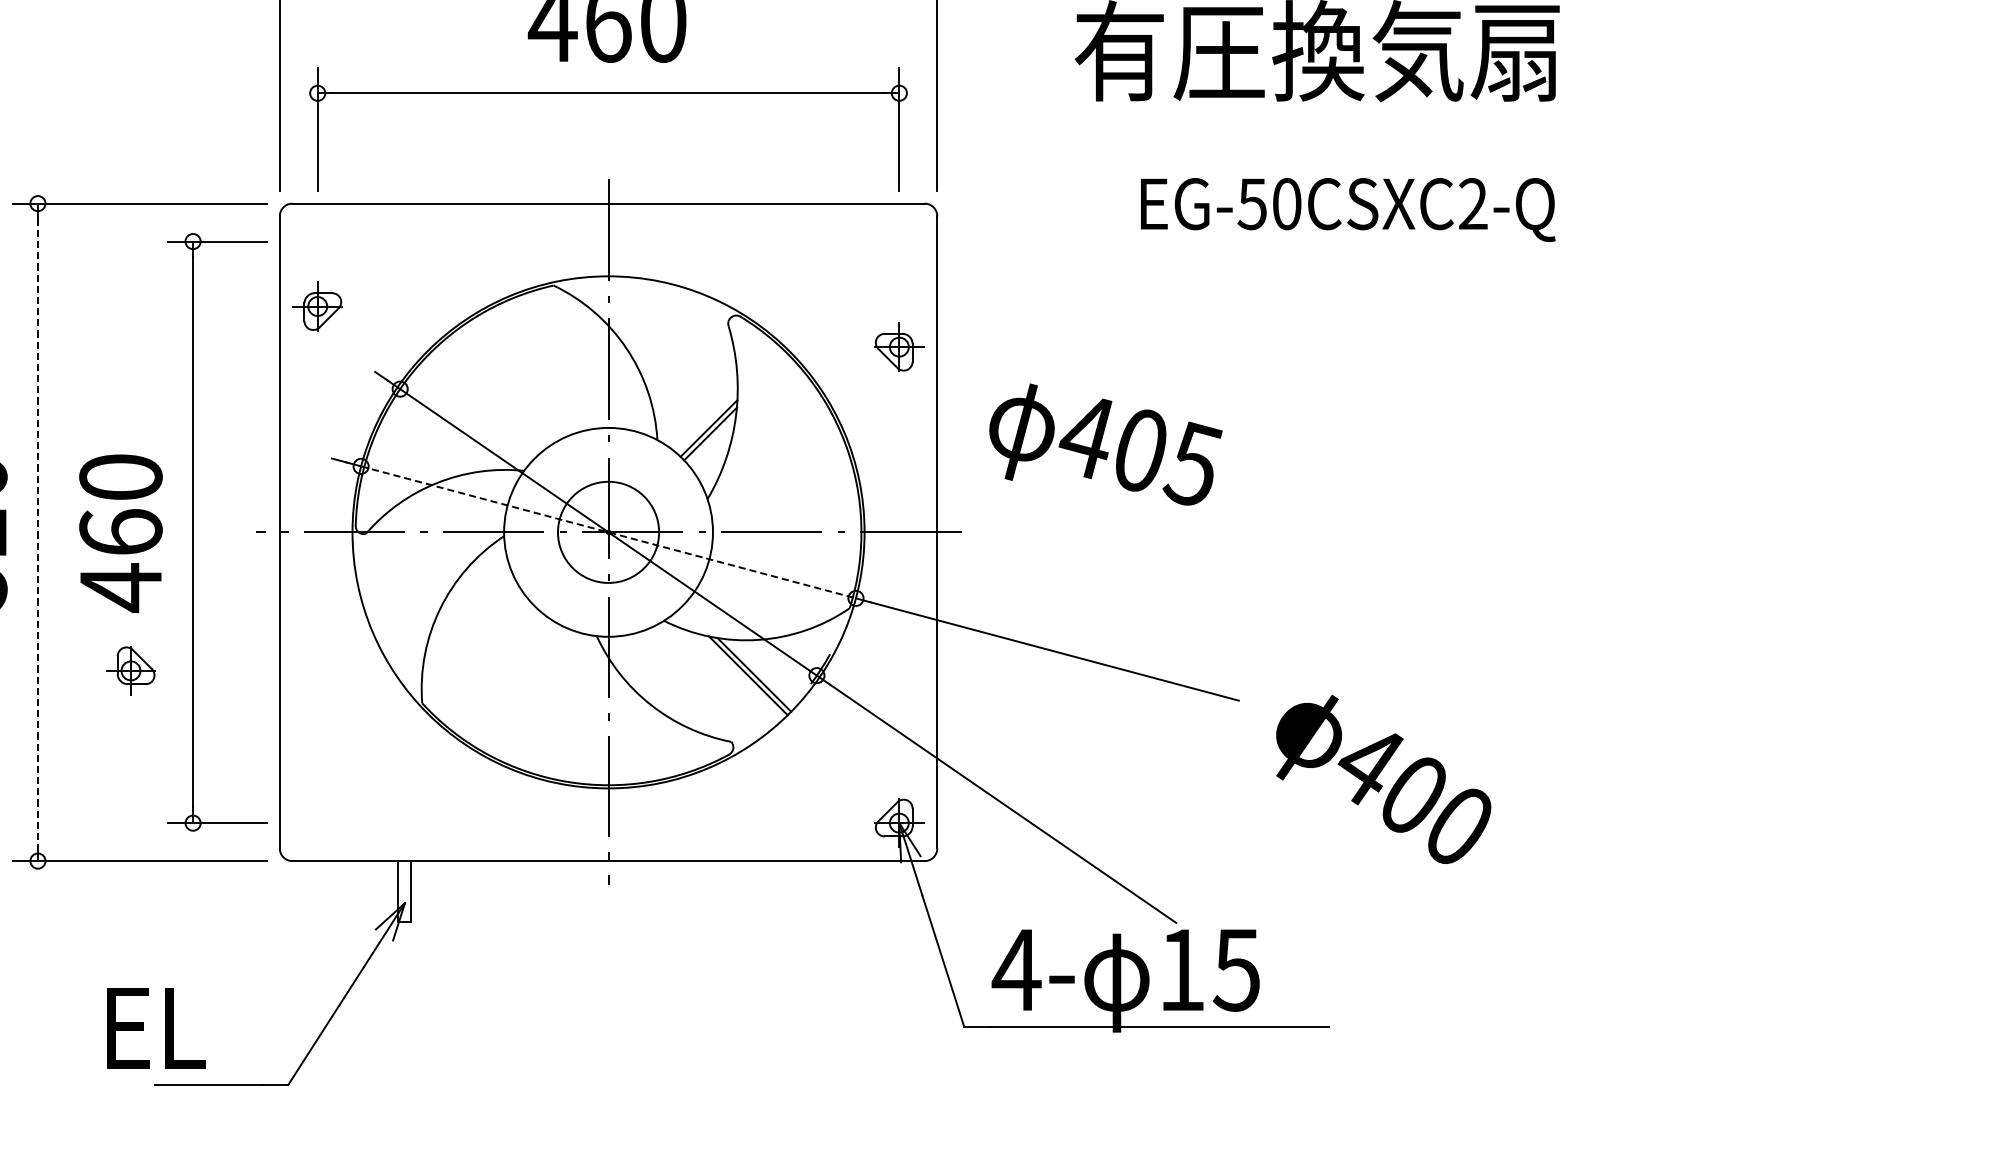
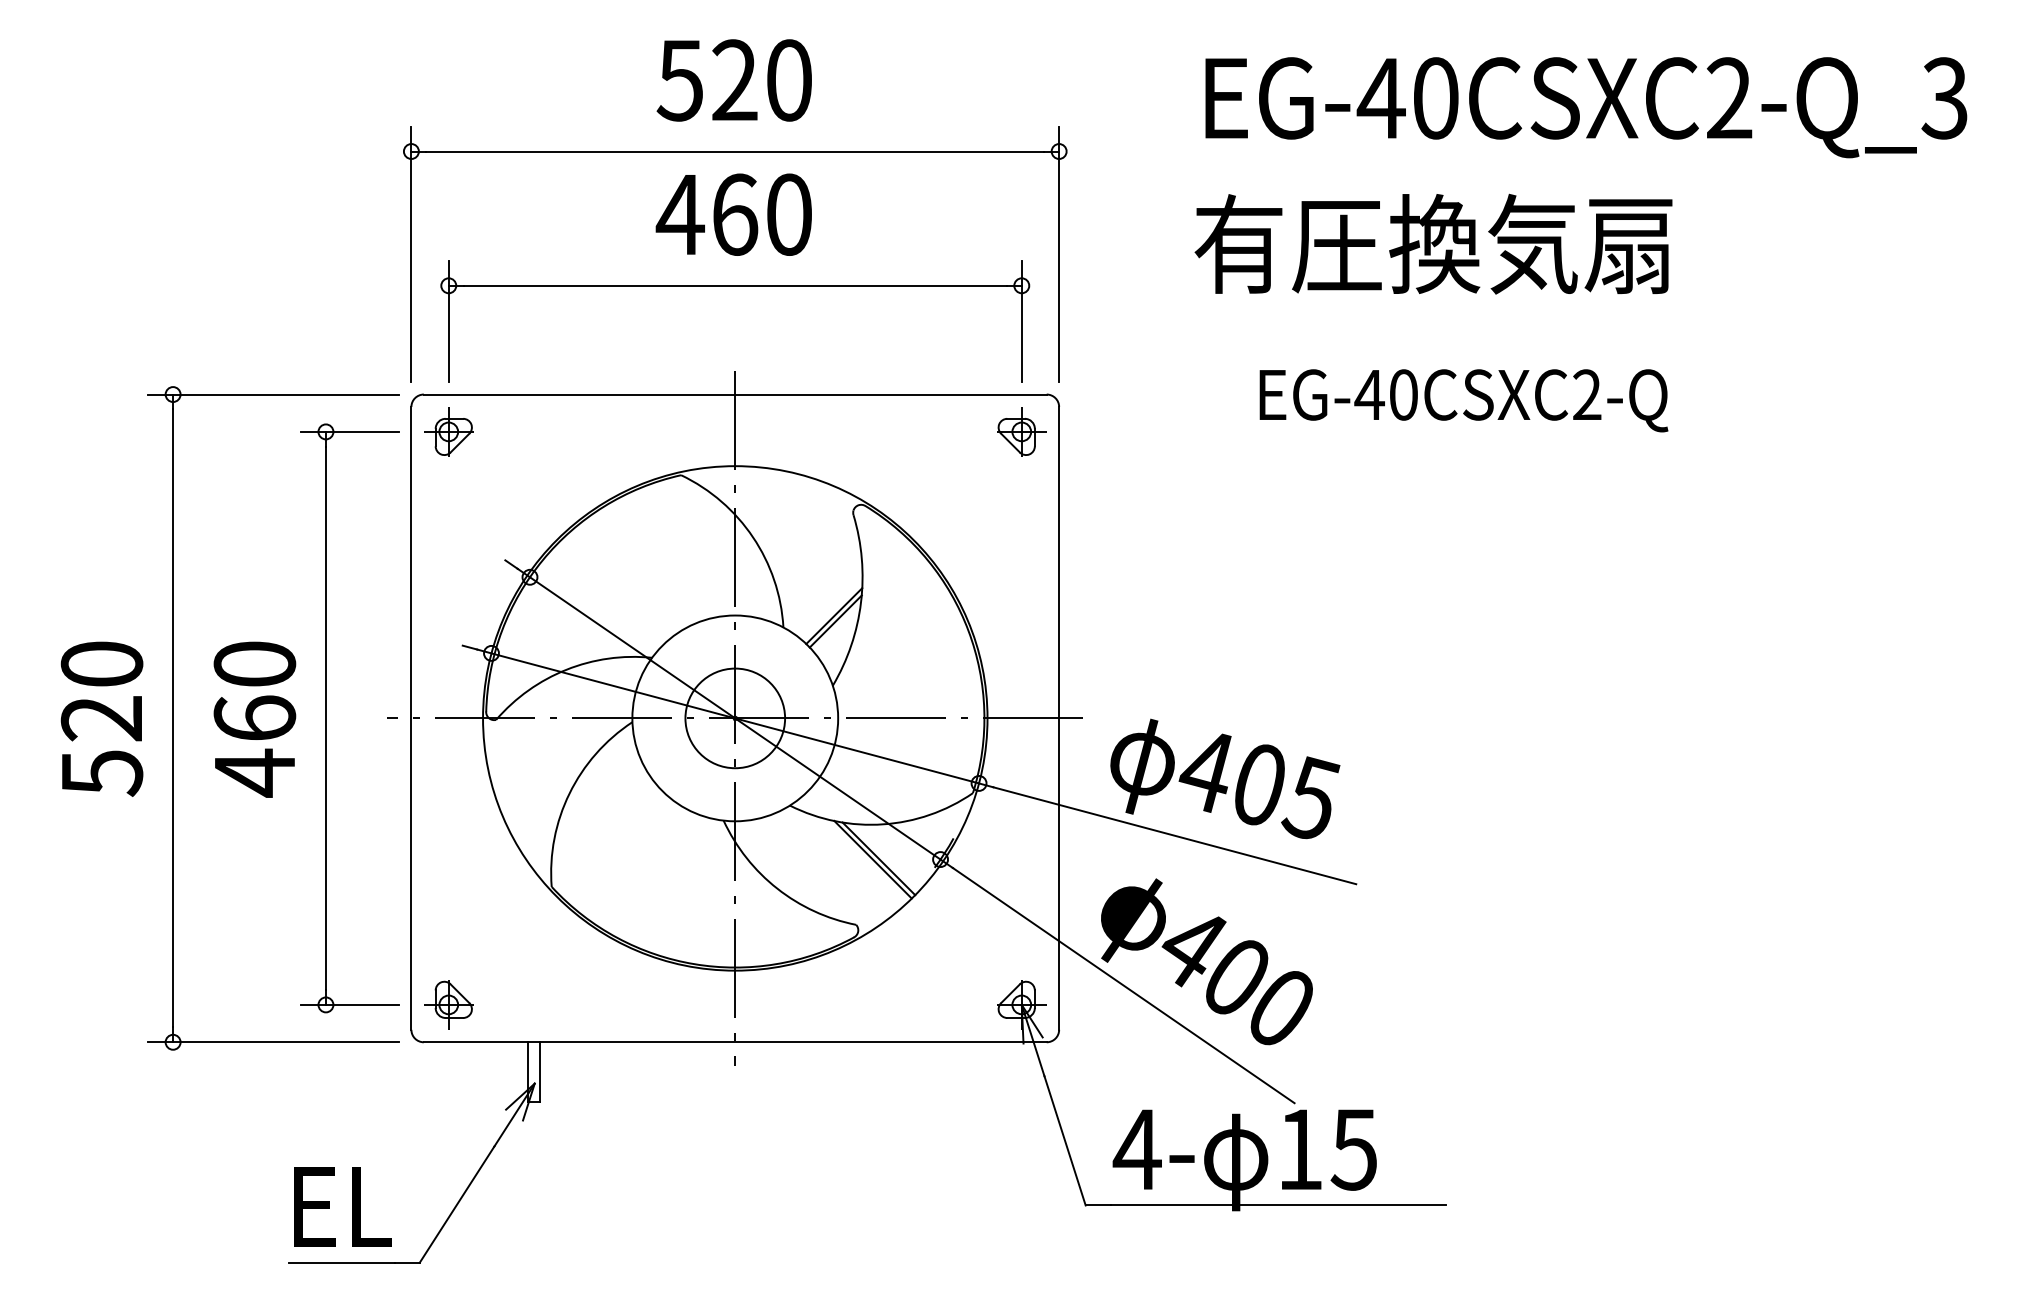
text: (1252, 204) -> (1369, 395), EG-50CSXC2-Q -> EG-40CSXC2-Q
part: (317, 306) -> (448, 431), moved
part: (899, 346) -> (1021, 431), moved
text: (1106, 444) -> (1225, 778), moved
line: (38, 532) -> (173, 718), dashed -> solid
line: (608, 532) -> (735, 718), dashed -> solid
part: (130, 670) -> (448, 1004), moved
text: (1383, 779) -> (1206, 961), moved
text: (156, 1027) -> (342, 1206), moved

